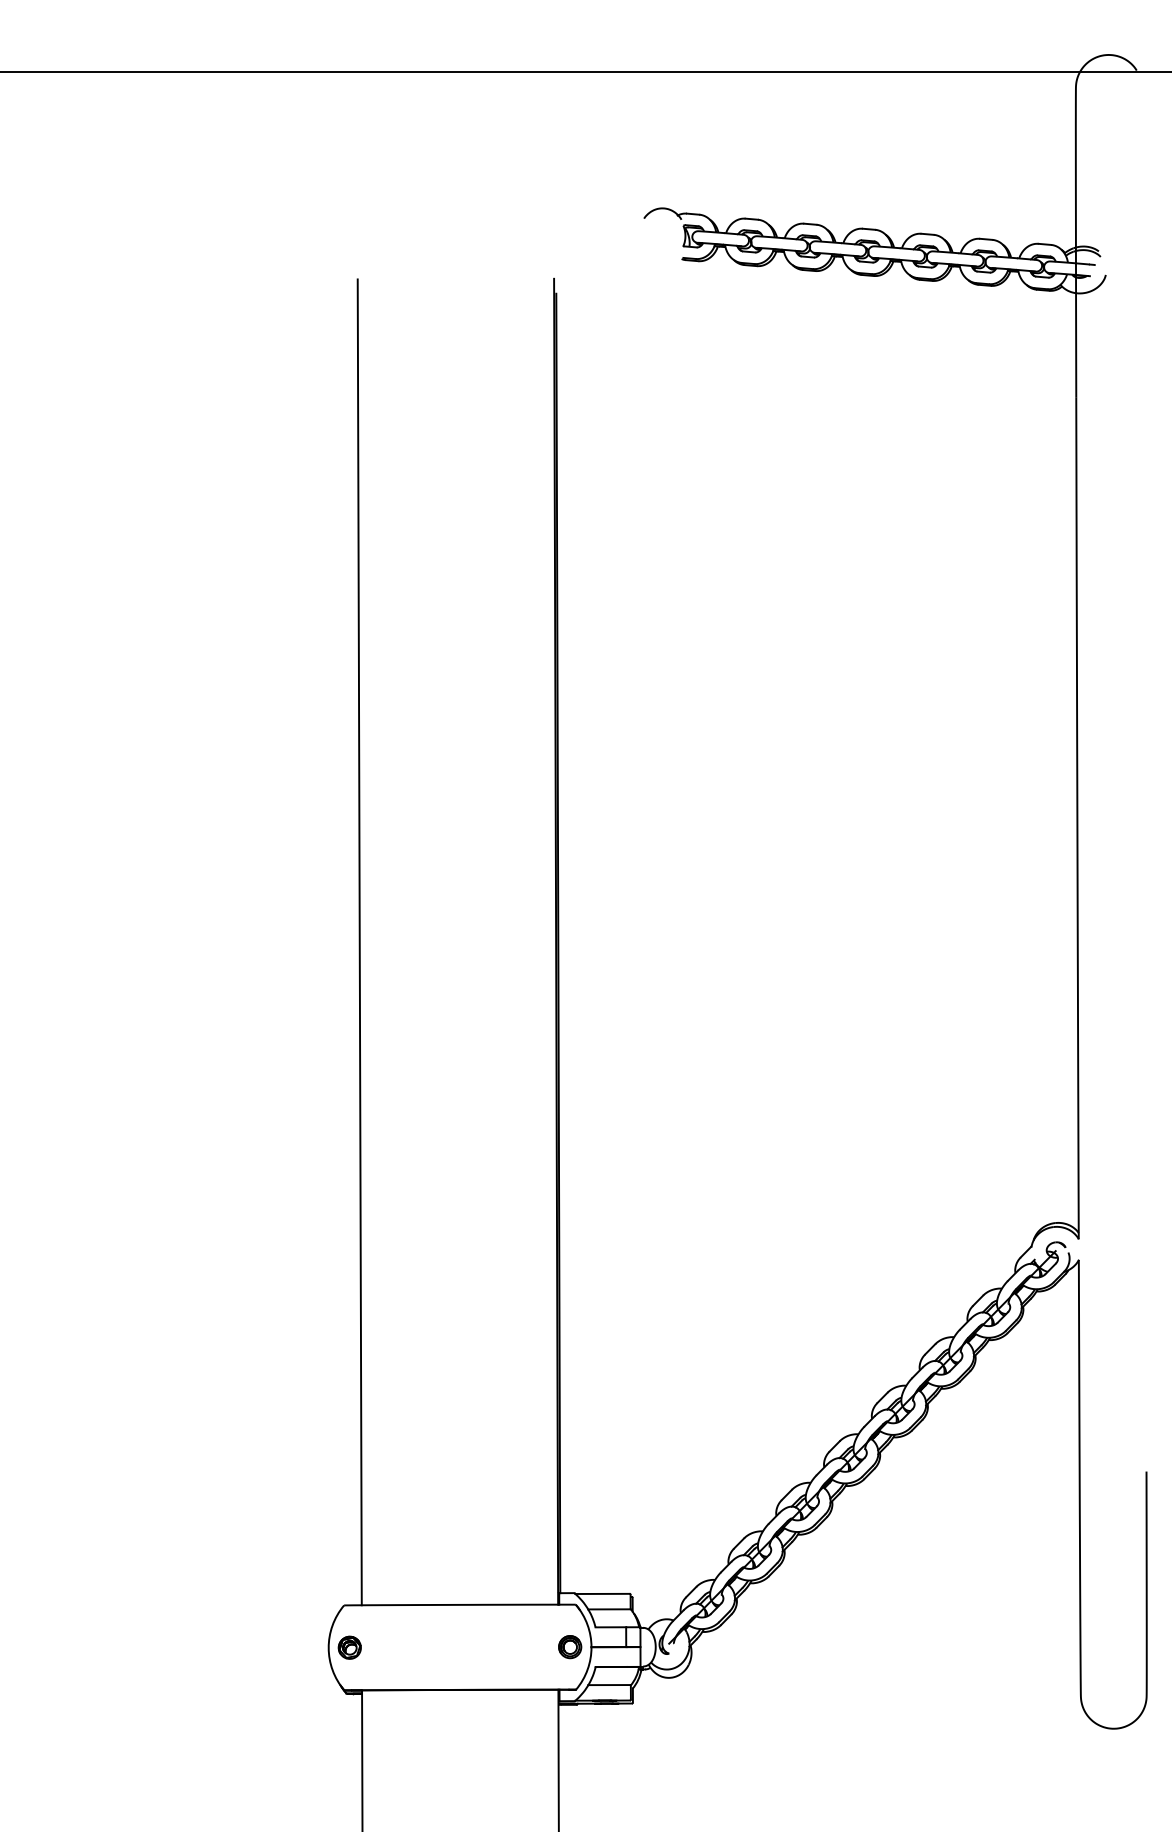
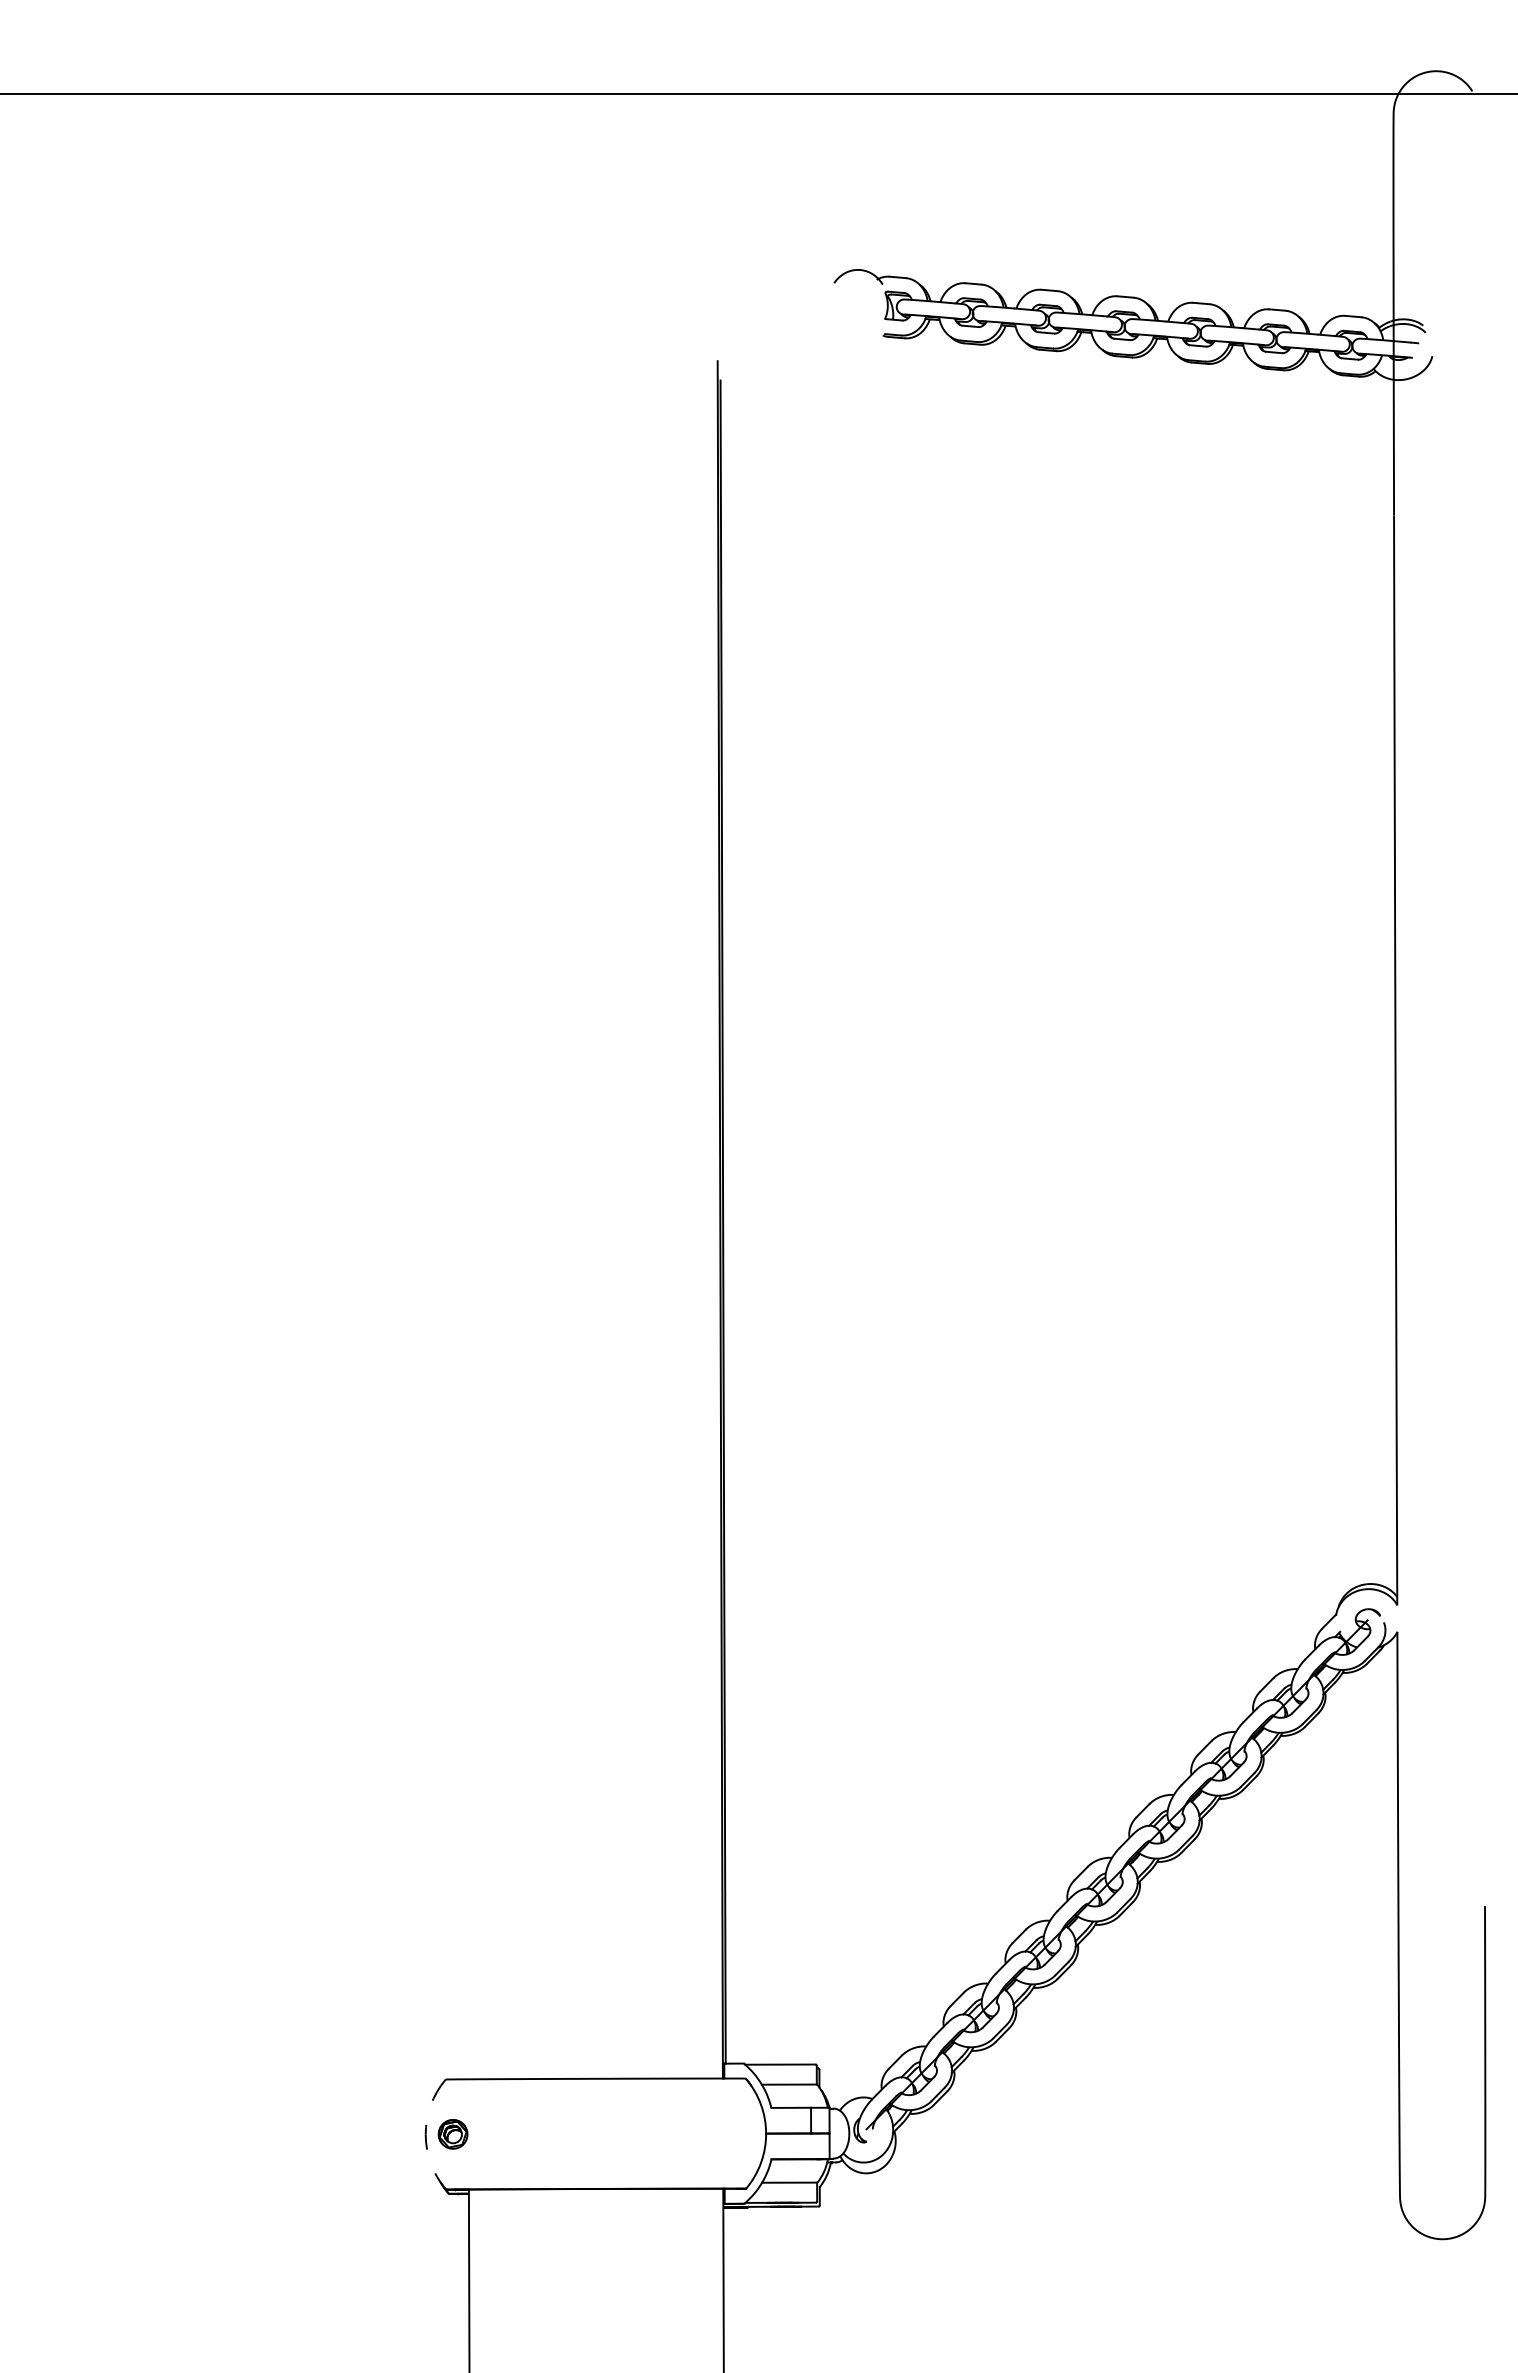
line: (359, 942) -> (465, 1220), removed
arc: (328, 1647) -> (425, 2134), solid -> dashed
part: (570, 1647) -> (738, 2134), removed

